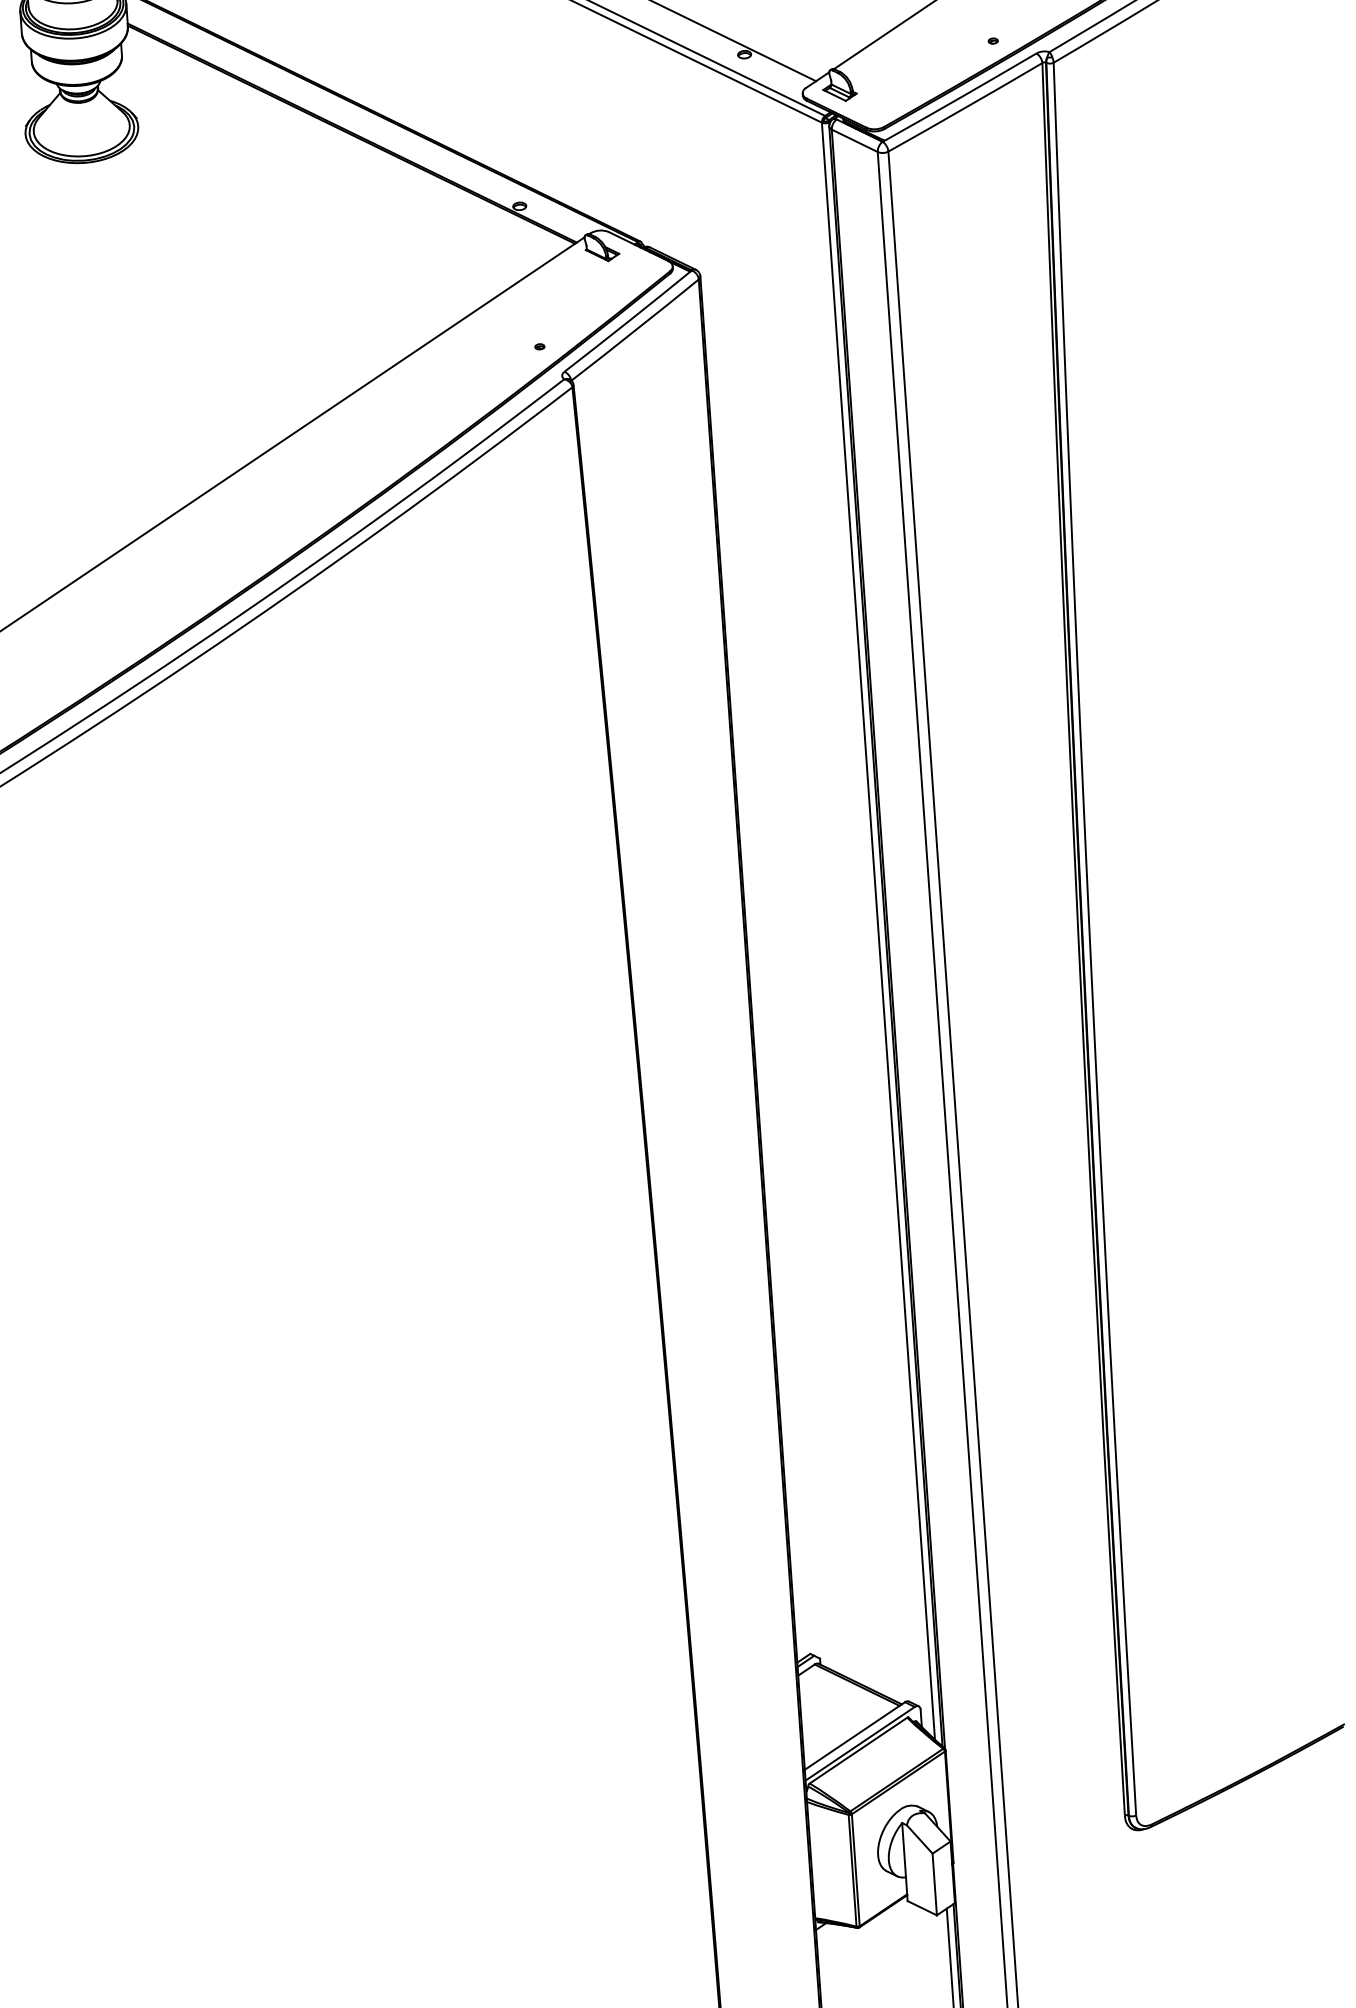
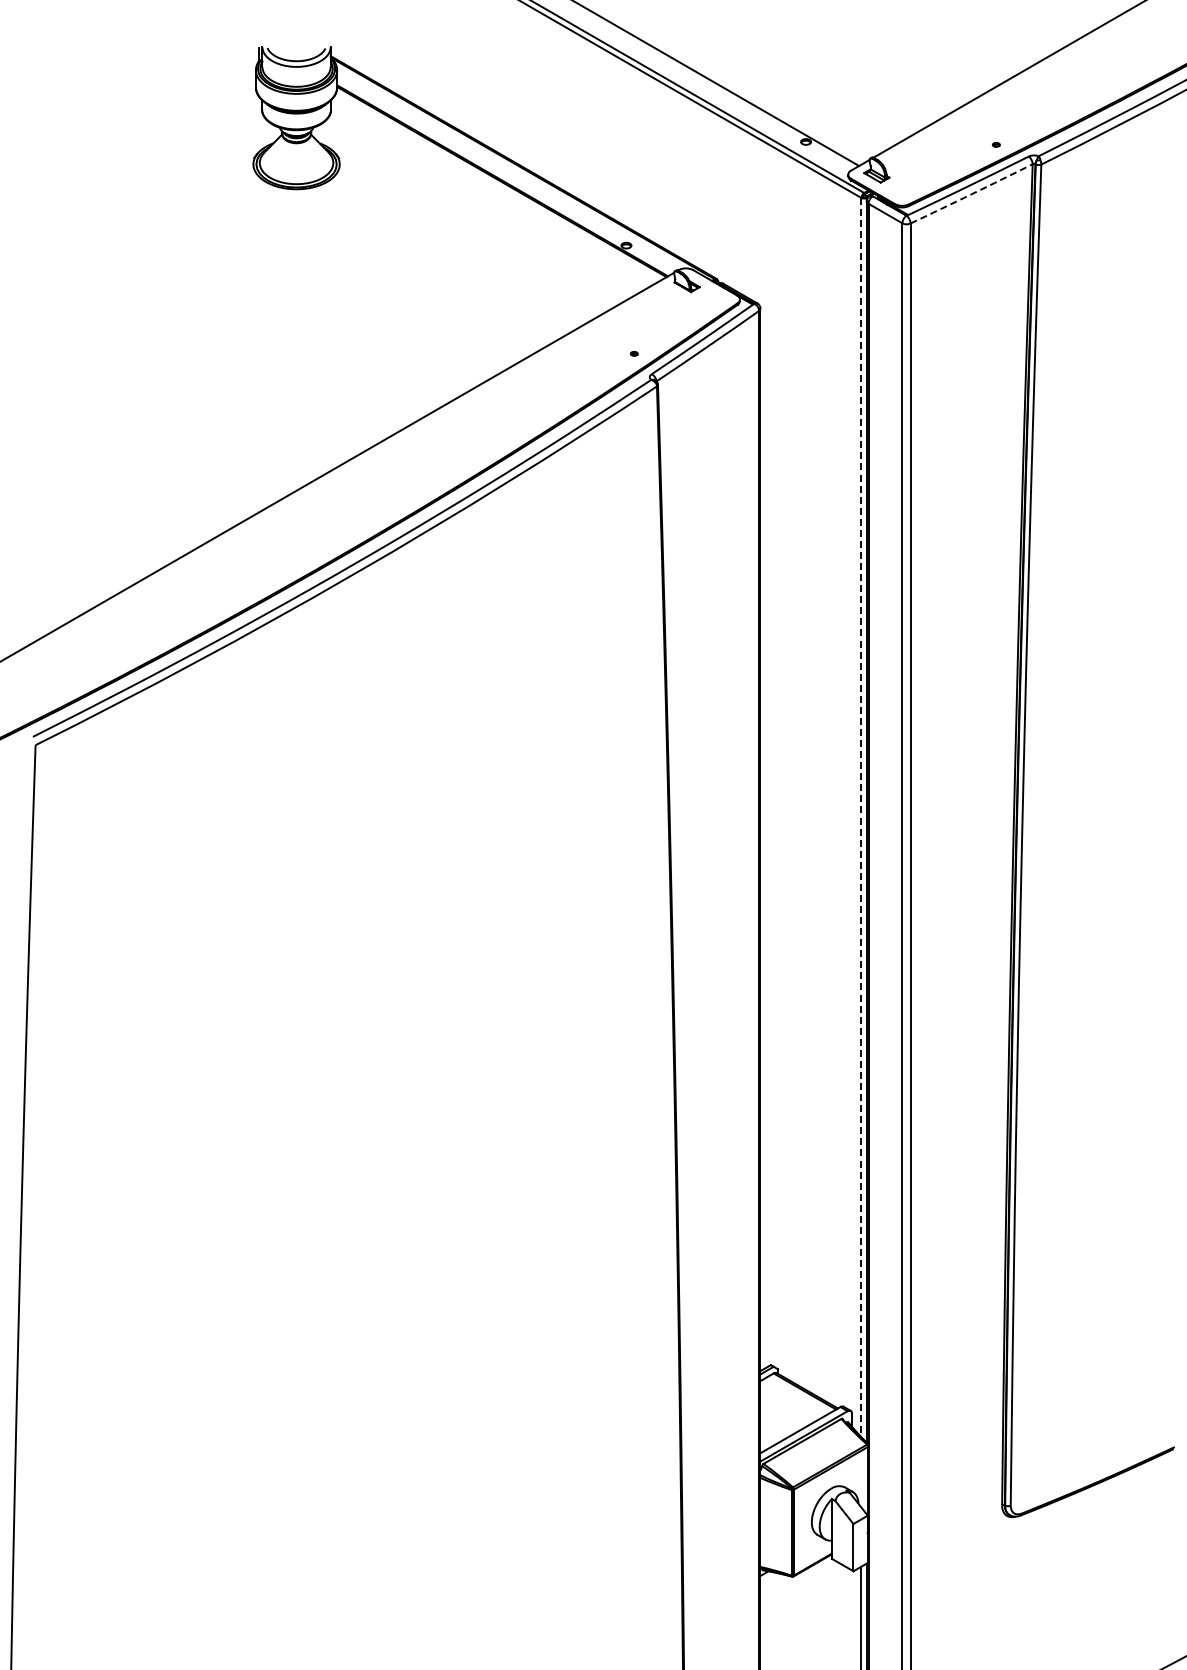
arc: (965, 108) -> (971, 194), solid -> dashed
line: (878, 931) -> (861, 817), solid -> dashed

